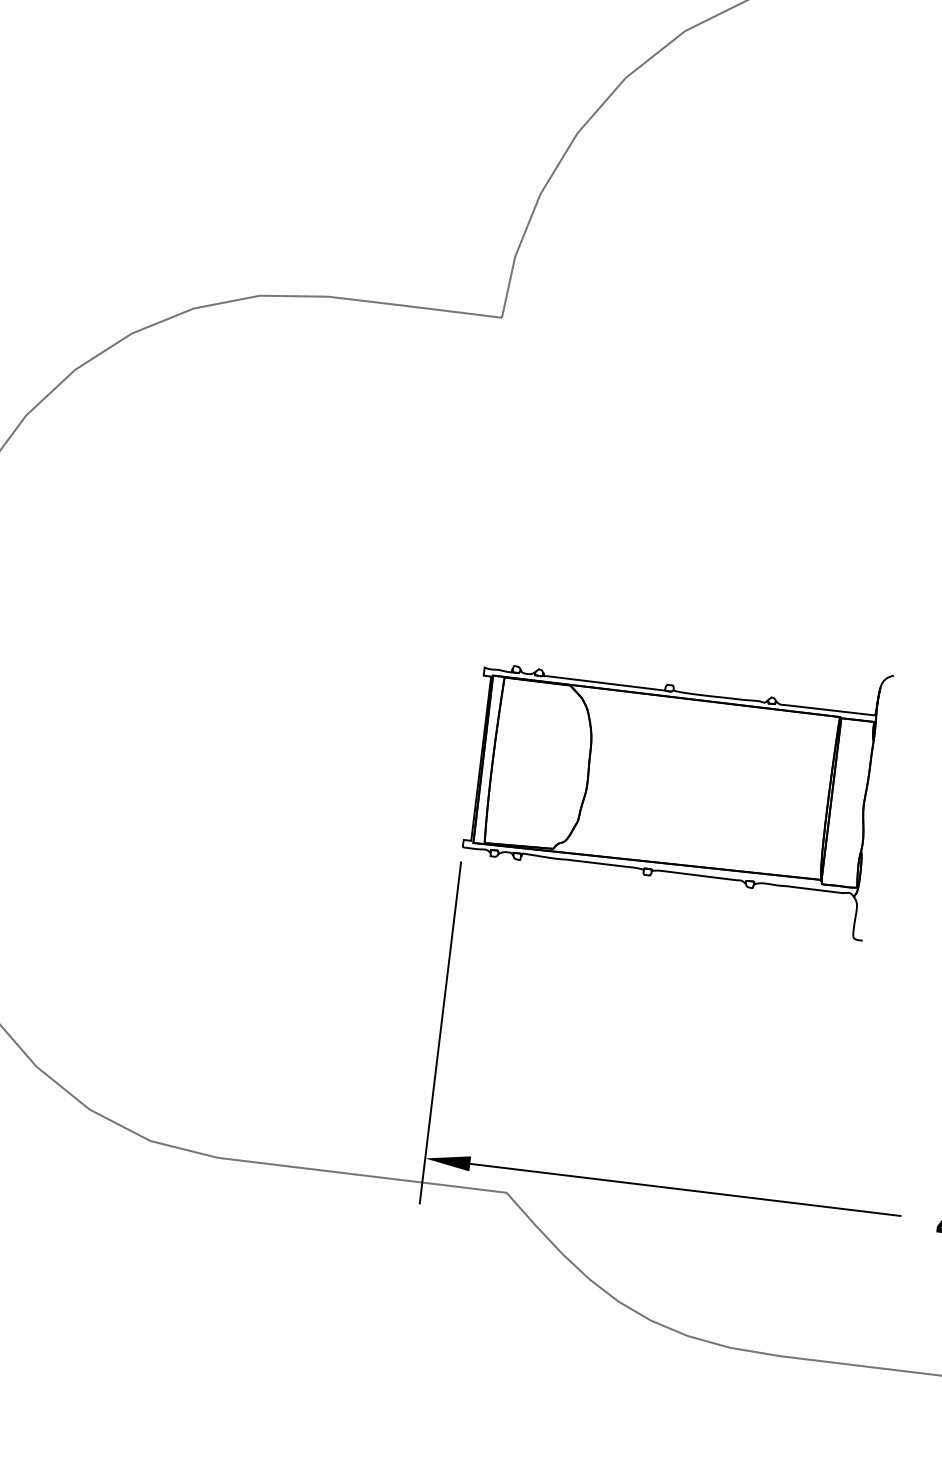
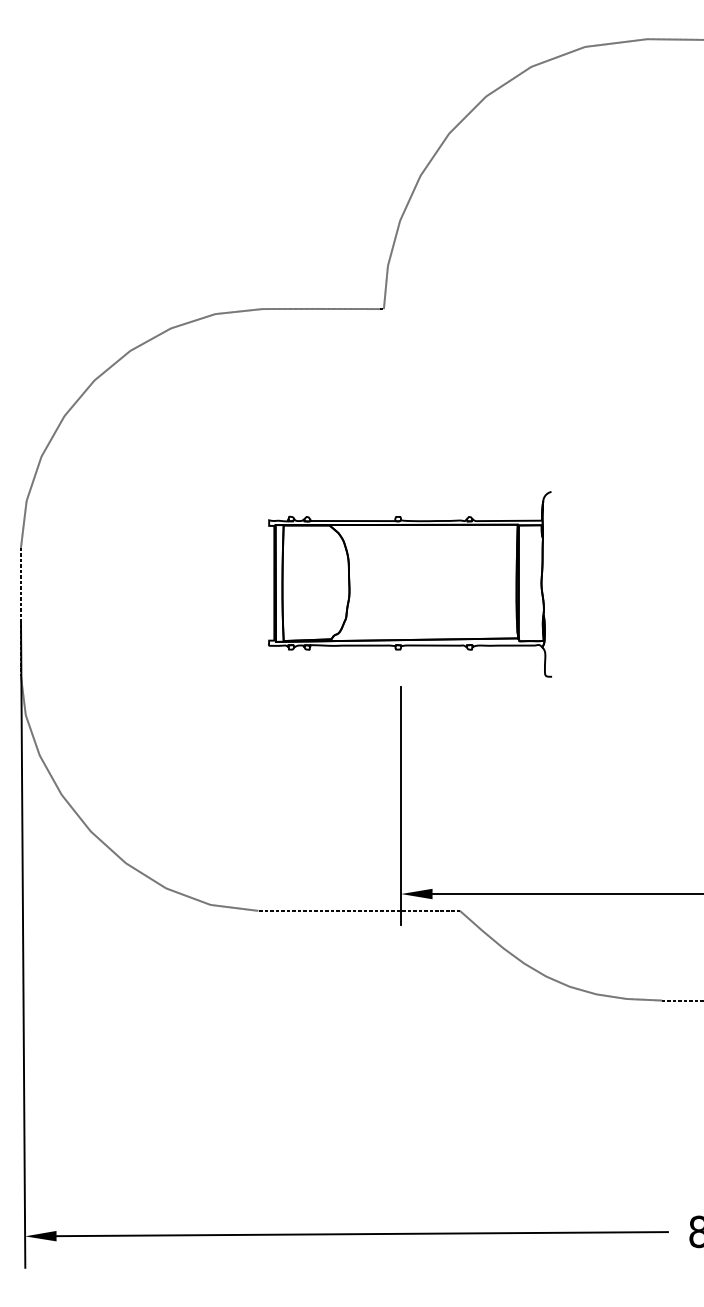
part: (674, 783) -> (409, 584), moved

